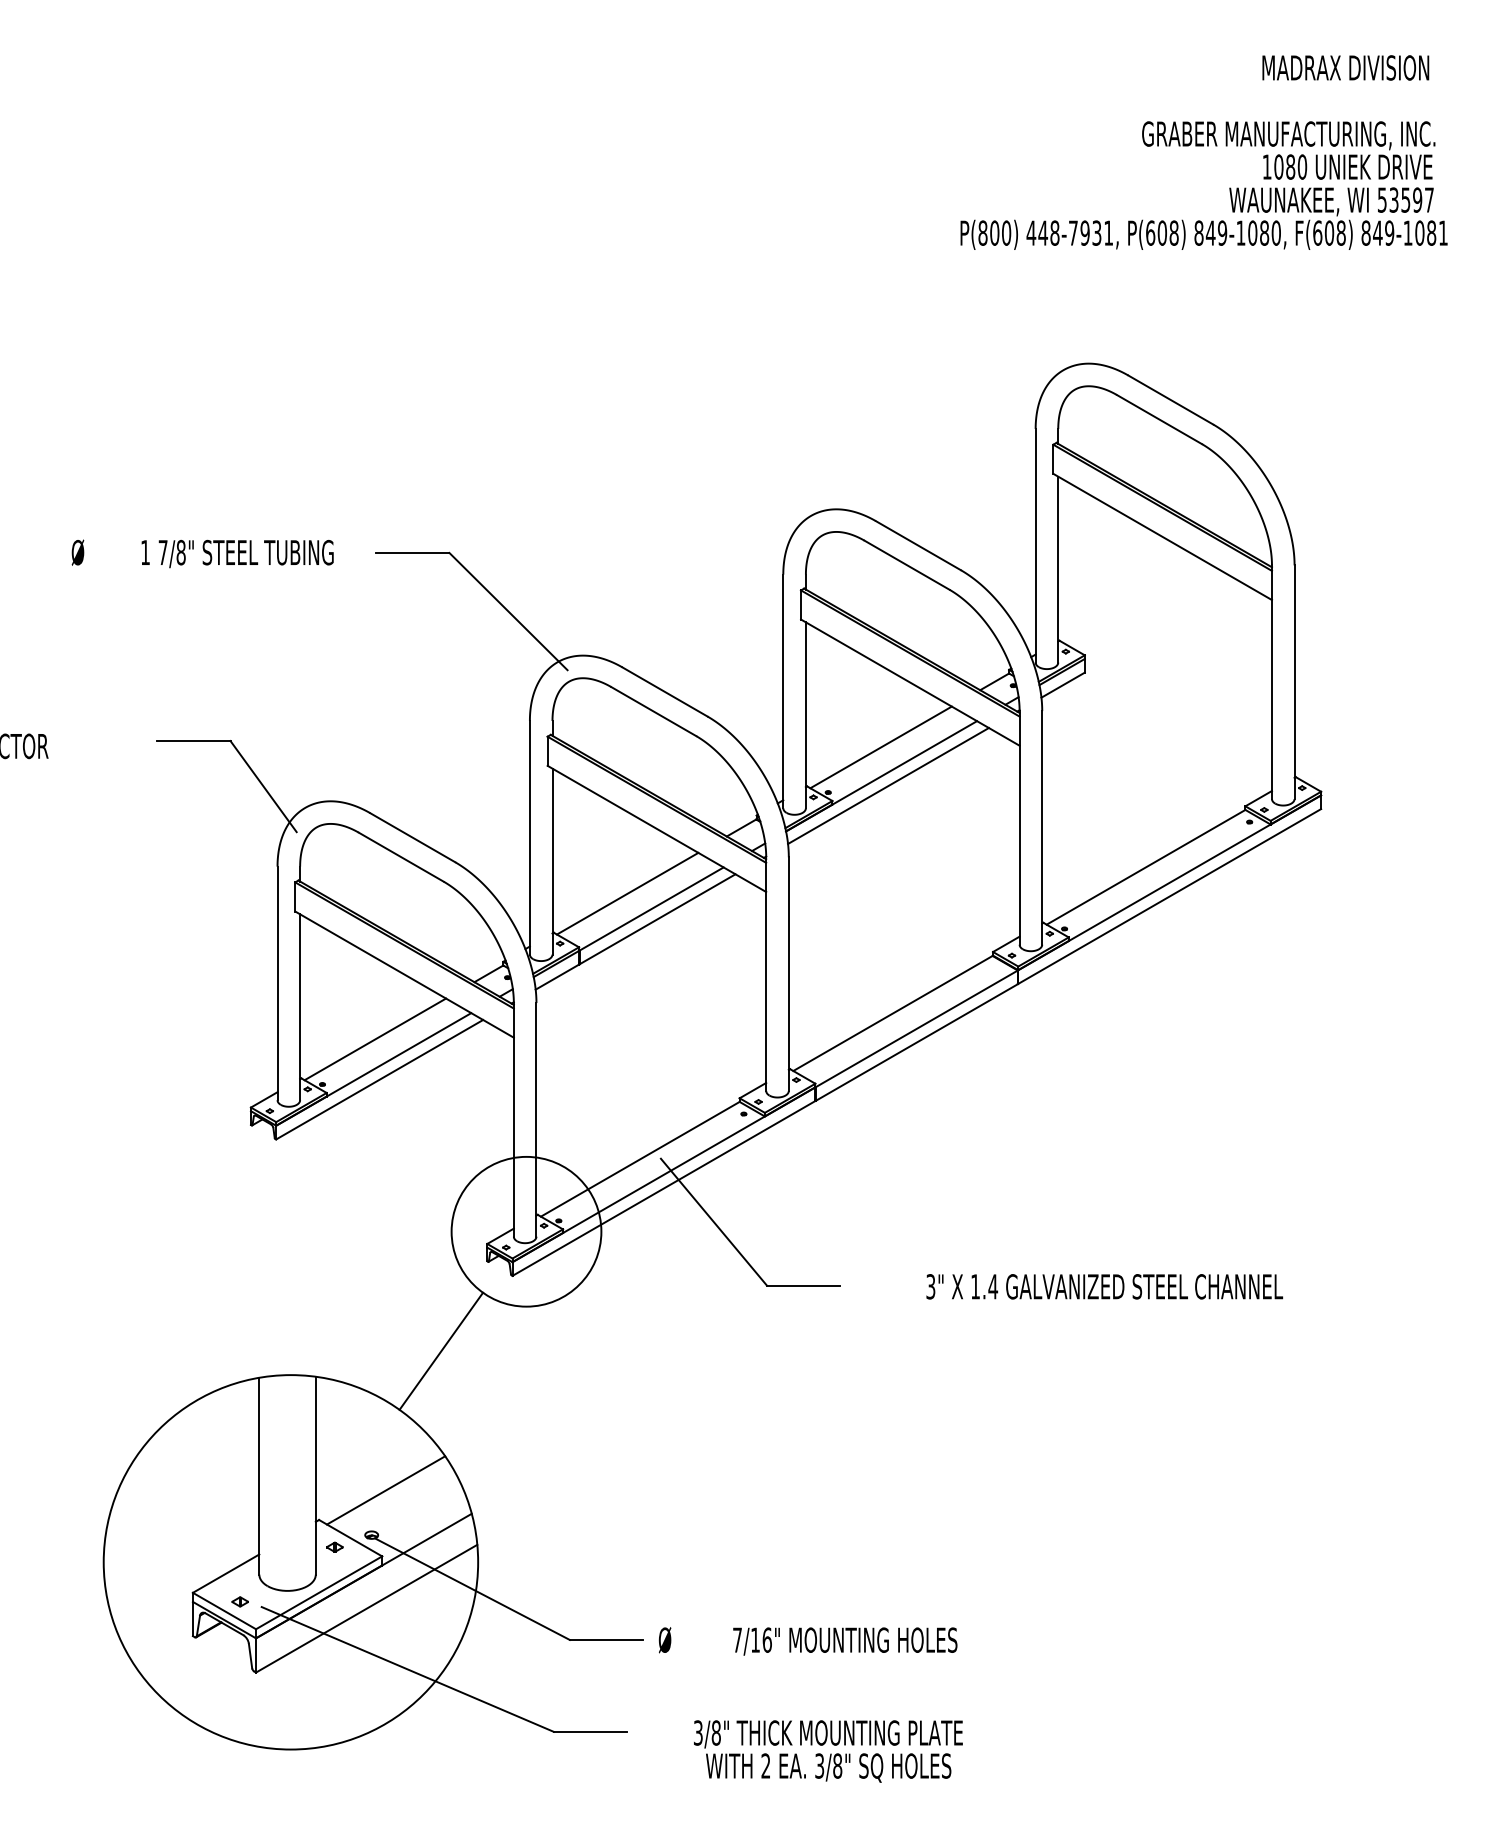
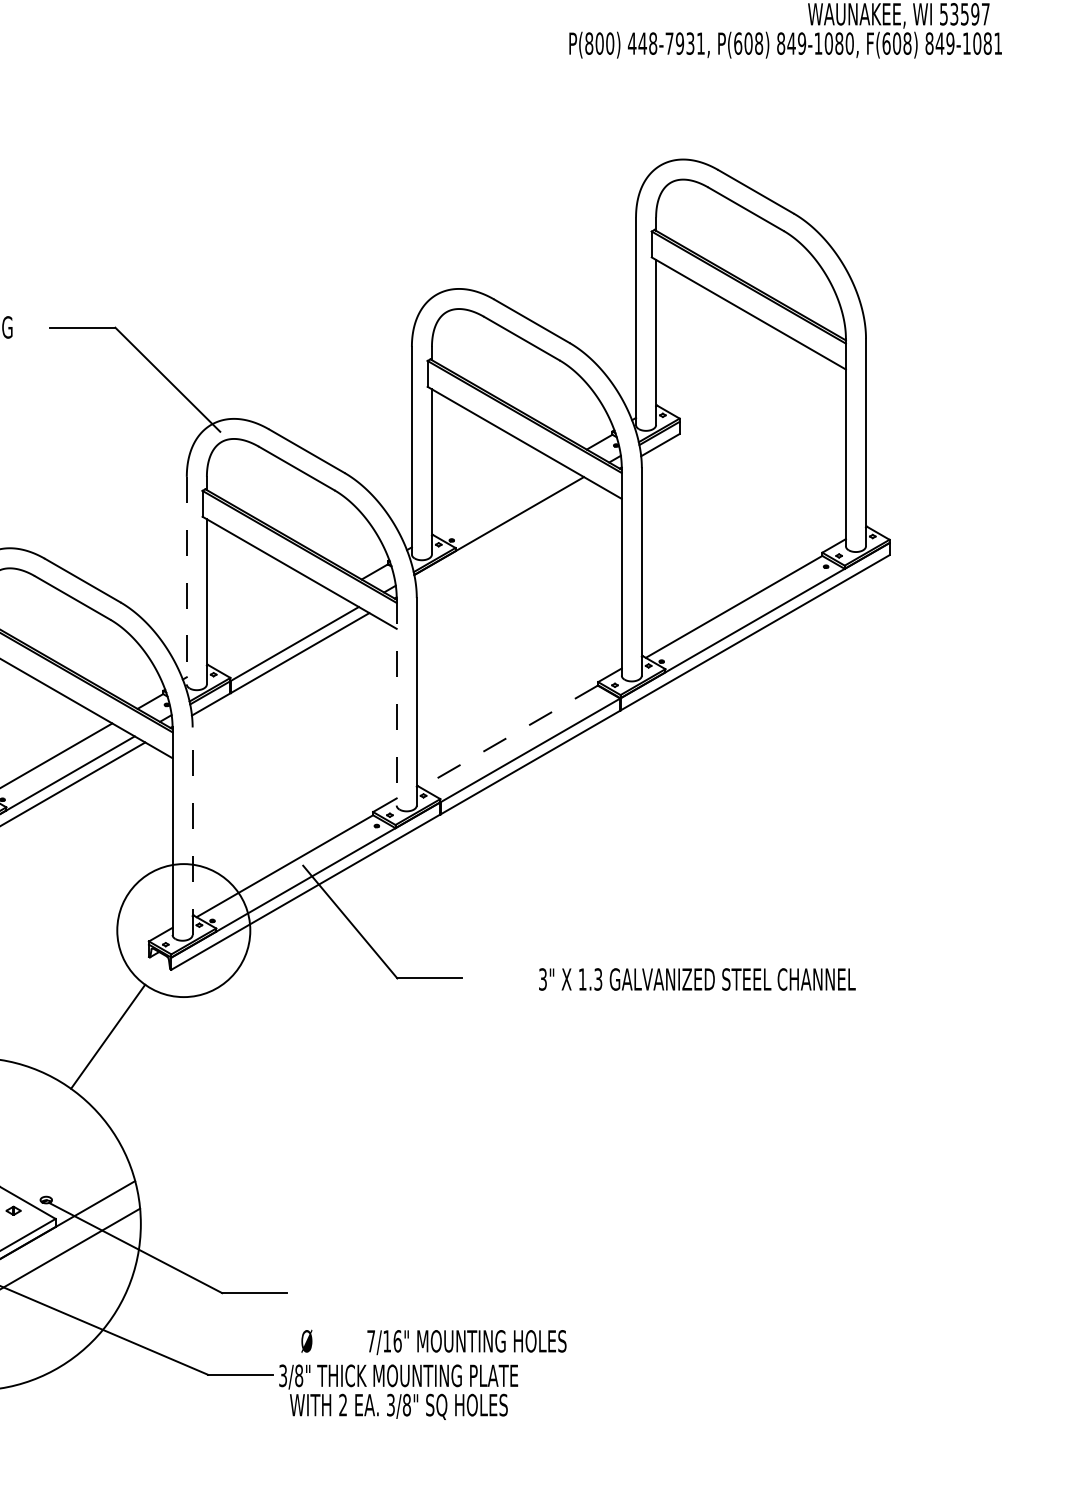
line: (880, 747) -> (498, 500), removed
line: (888, 785) -> (505, 534), removed
line: (529, 837) -> (186, 580), solid -> dashed
line: (627, 893) -> (273, 630), removed
line: (766, 974) -> (396, 702), solid -> dashed
line: (892, 1013) -> (508, 736), solid -> dashed
line: (536, 1119) -> (192, 830), solid -> dashed
text: (993, 1286) -> (598, 979), 1.4 -> 1.3
line: (386, 1490) -> (59, 1160), removed
text: (807, 1641) -> (433, 1342), moved
text: (828, 1751) -> (398, 1392), moved

